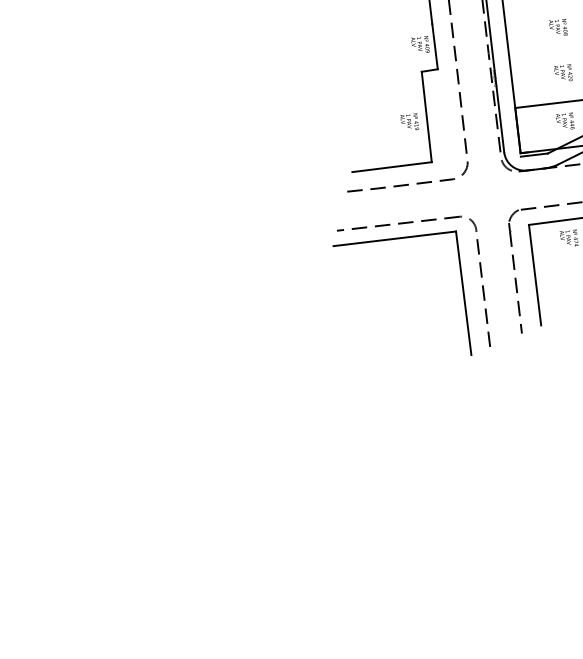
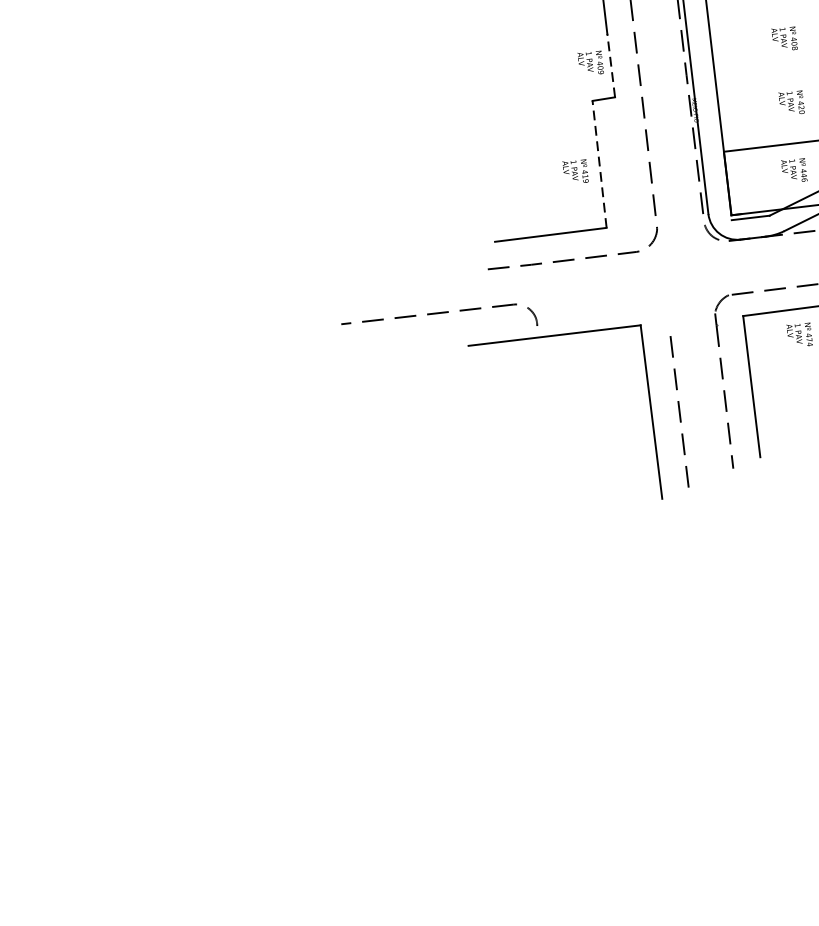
line: (435, 46) -> (611, 65), solid -> dashed
line: (426, 116) -> (599, 163), solid -> dashed
part: (407, 223) -> (440, 314), moved

